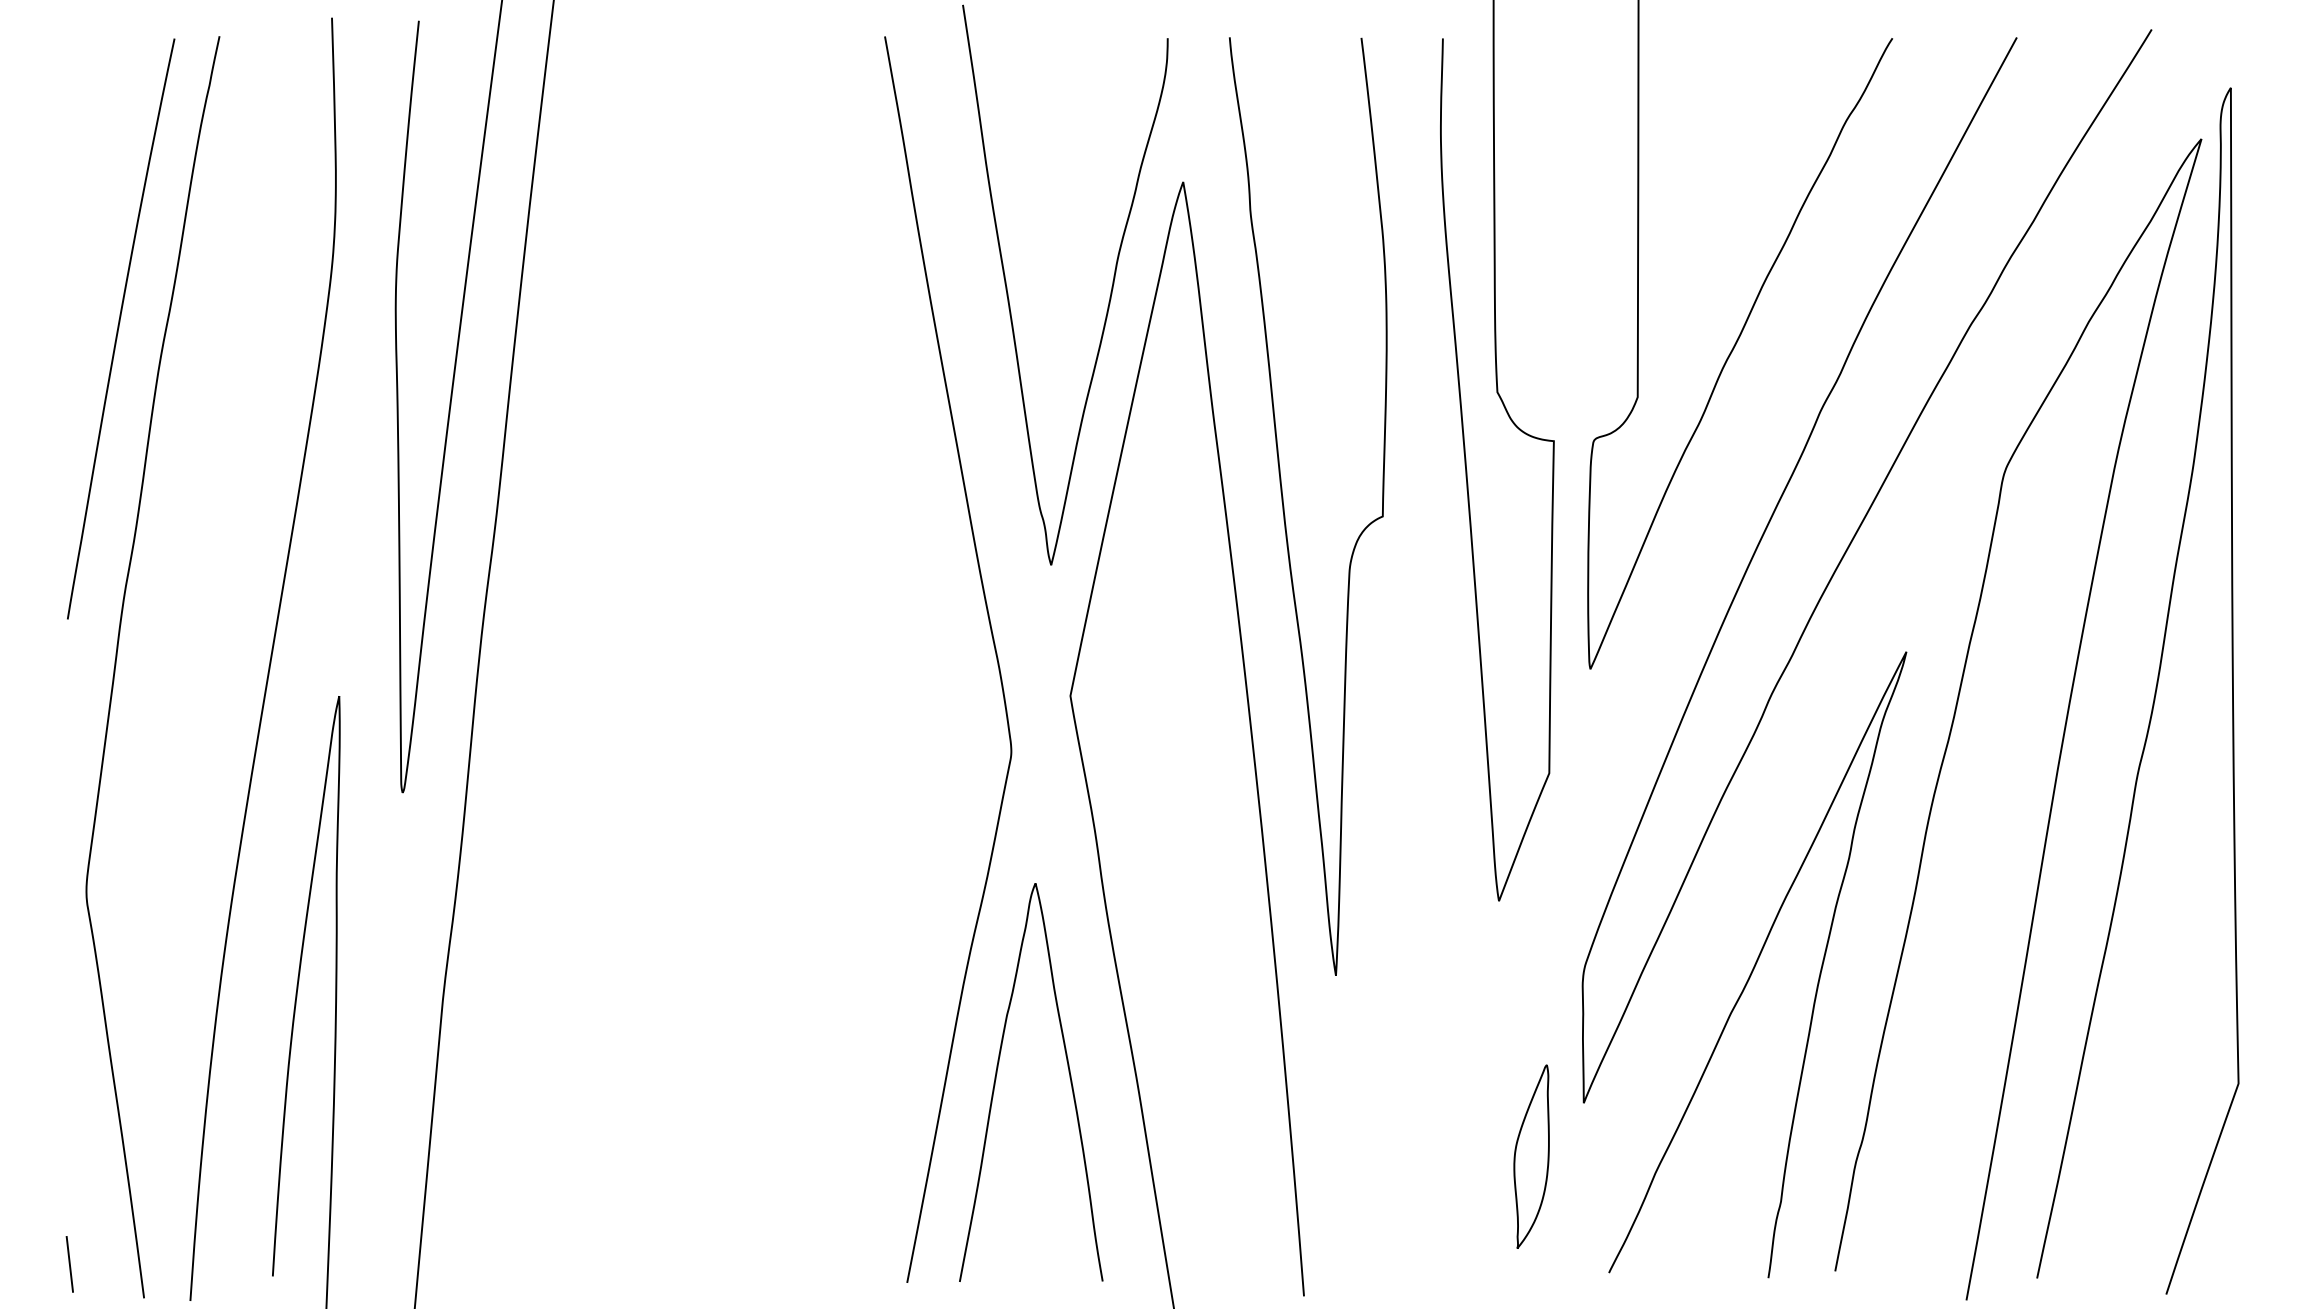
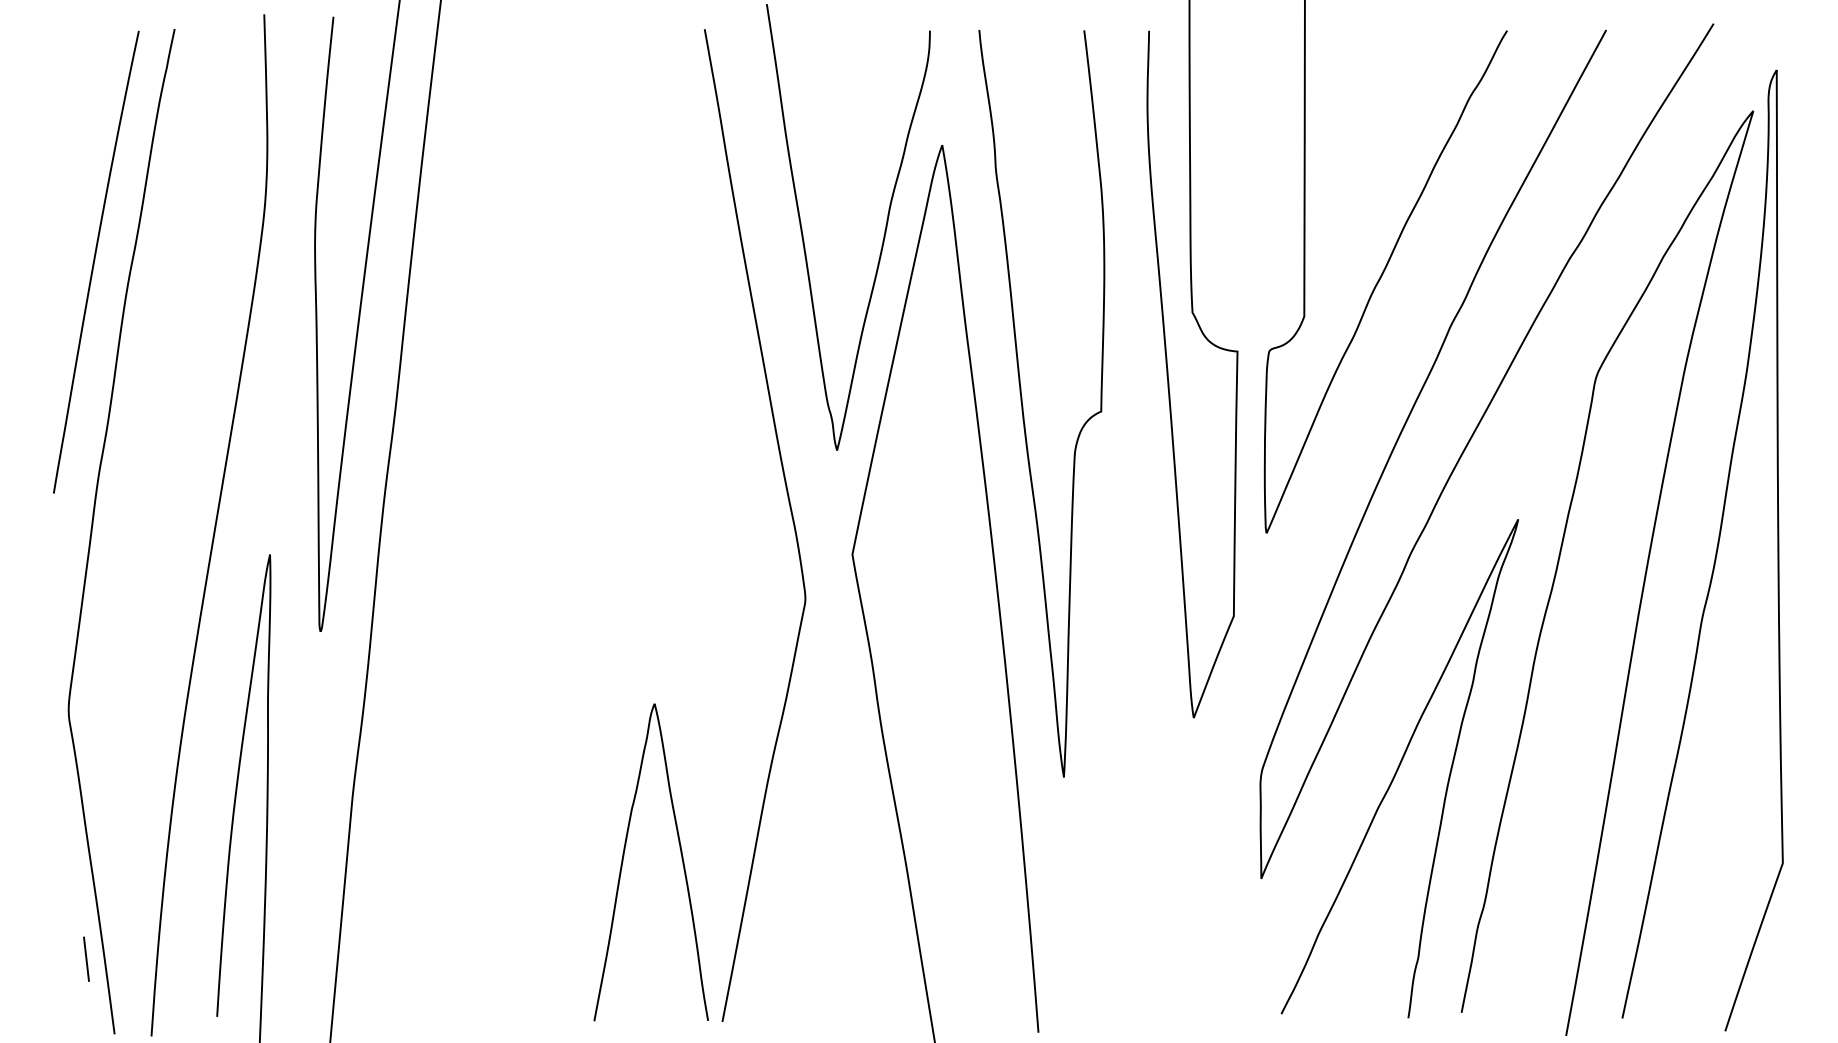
curve: (997, 1075) -> (624, 856), moved
part: (1531, 1156) -> (1219, 921), removed
line: (69, 1263) -> (86, 958), moved

